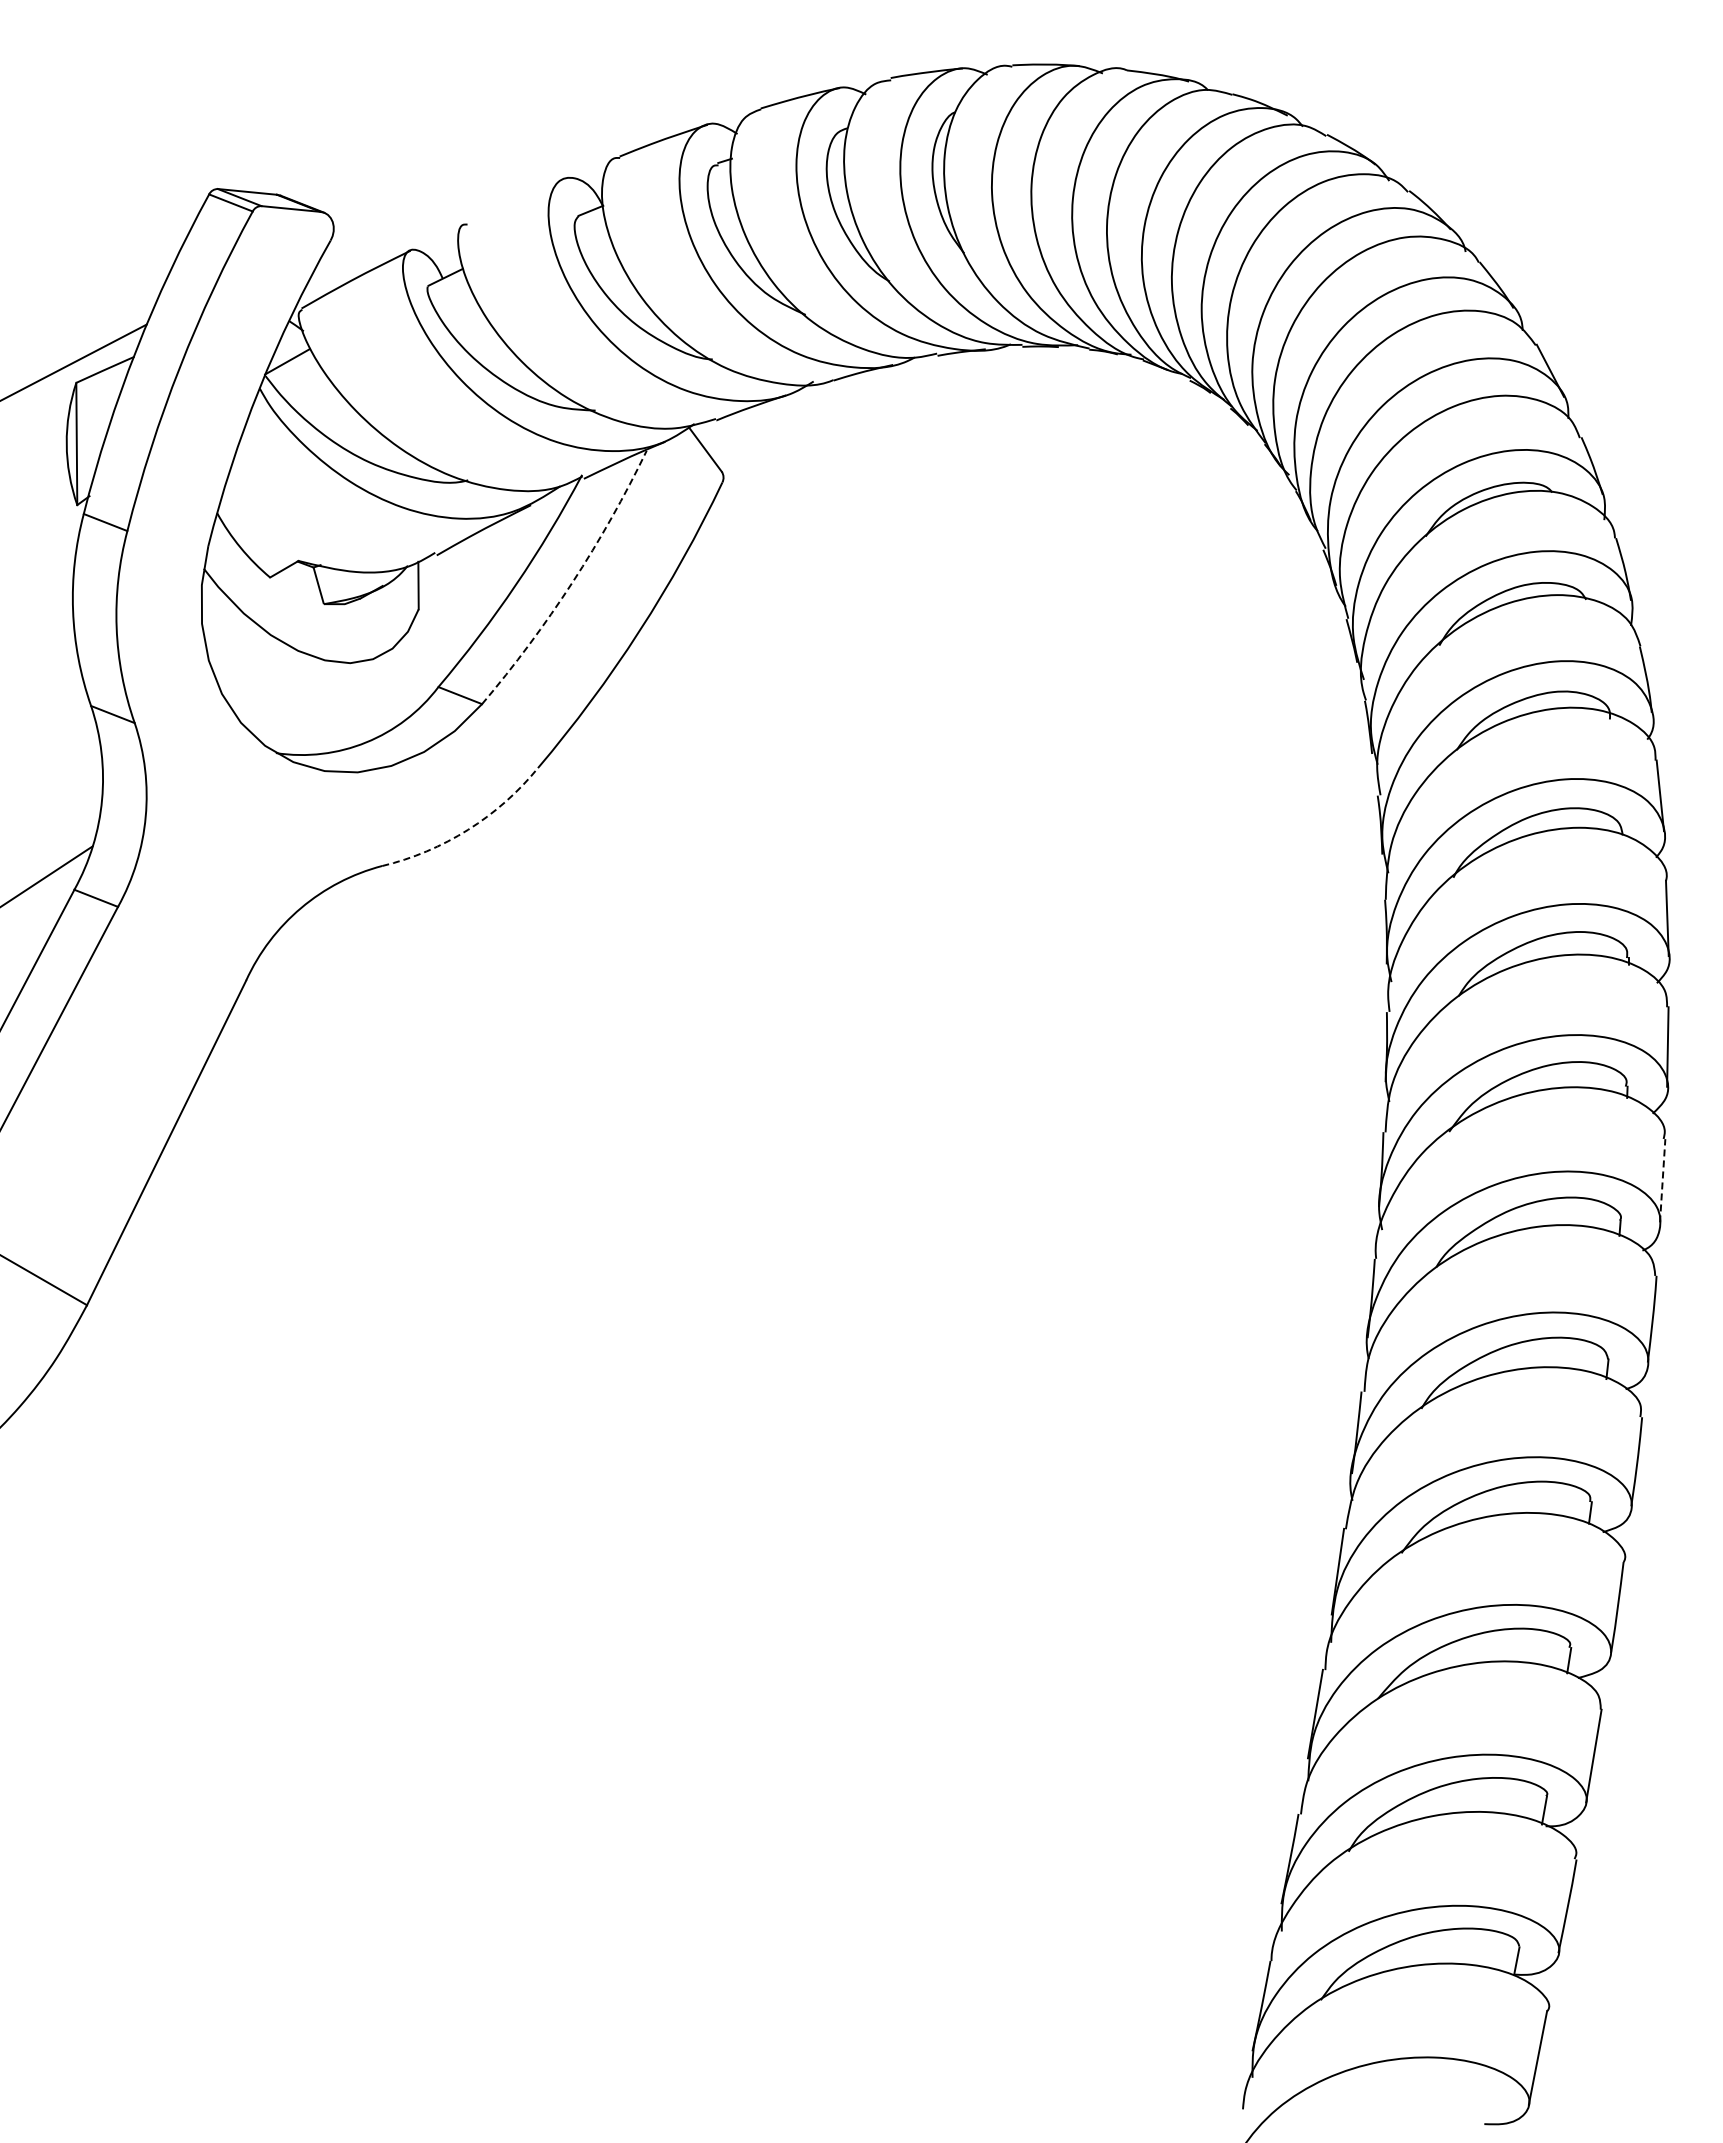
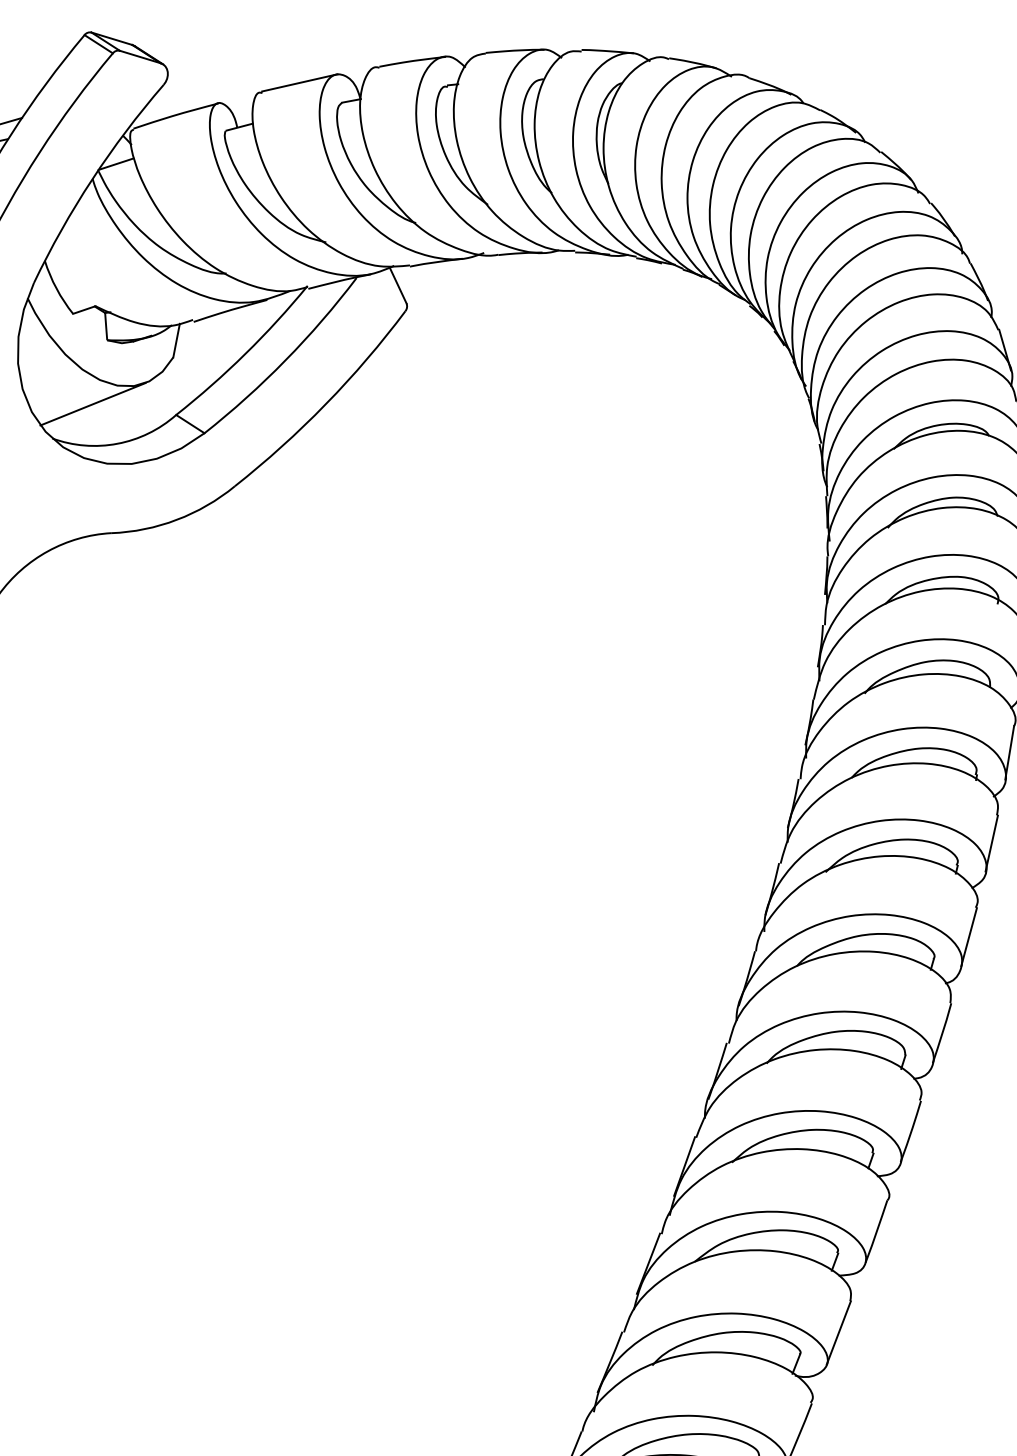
line: (515, 200) -> (299, 82), added
arc: (572, 582) -> (285, 360), dashed -> solid
line: (322, 694) -> (93, 403), added
arc: (468, 829) -> (177, 519), dashed -> solid
line: (1662, 1180) -> (969, 936), dashed -> solid

